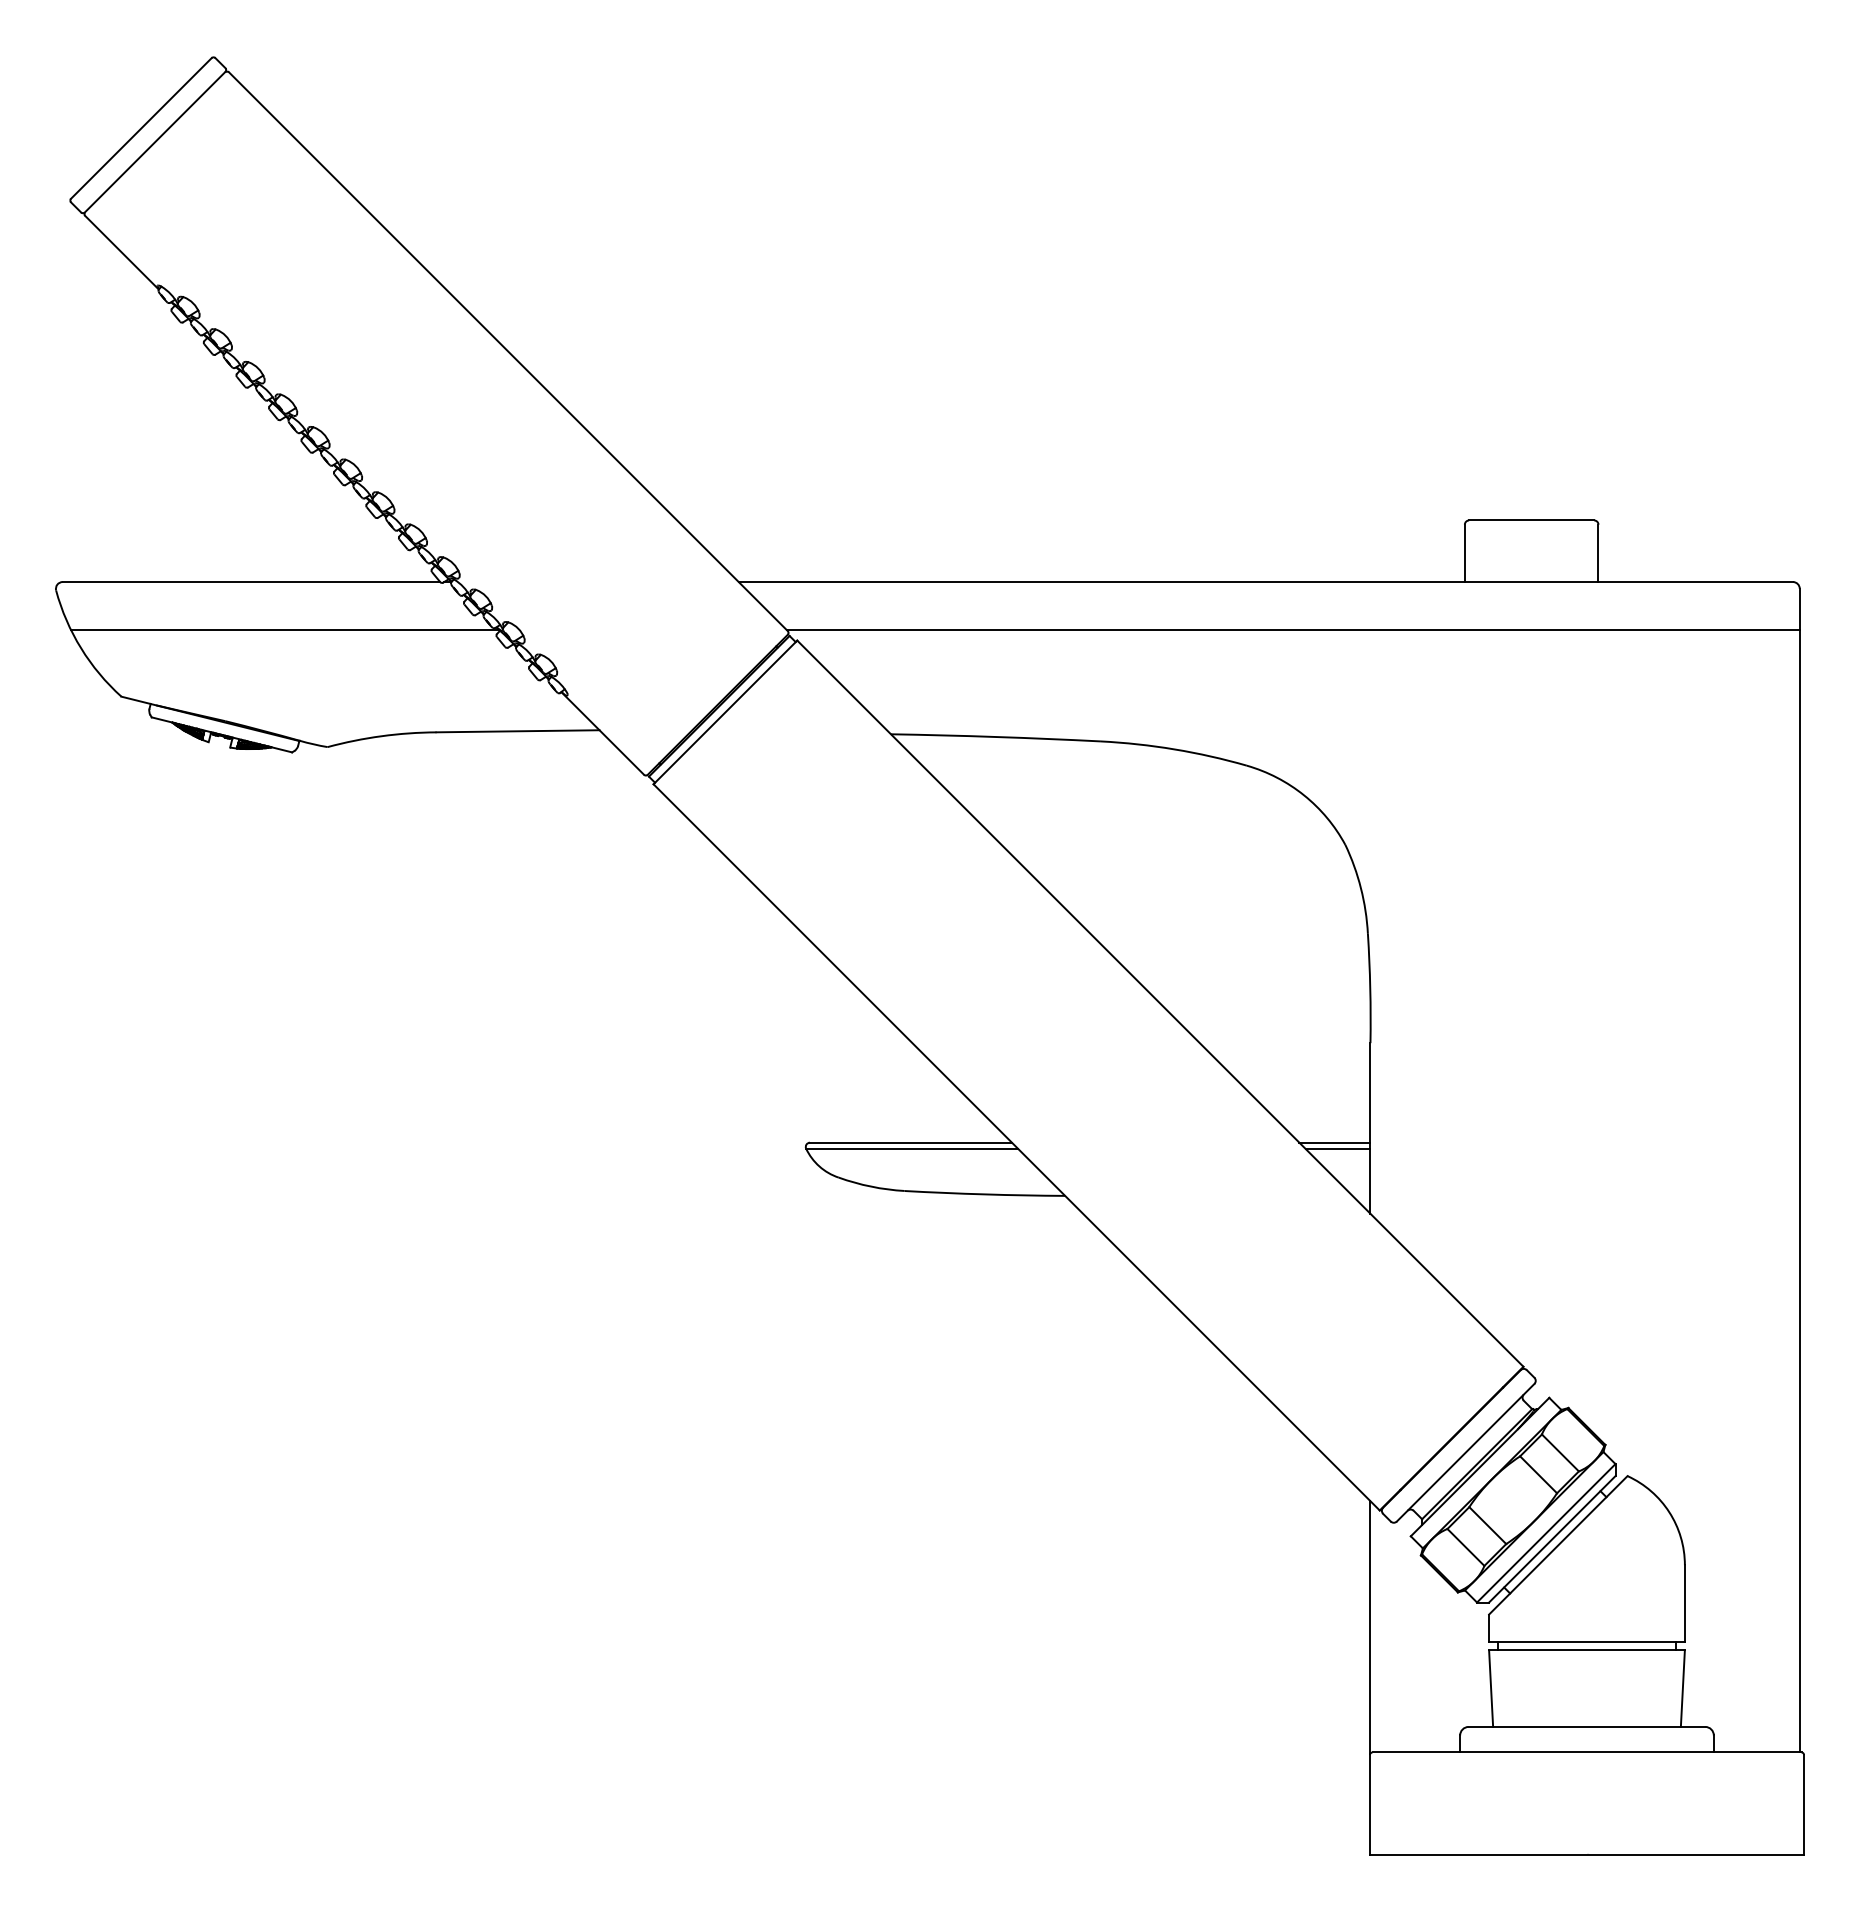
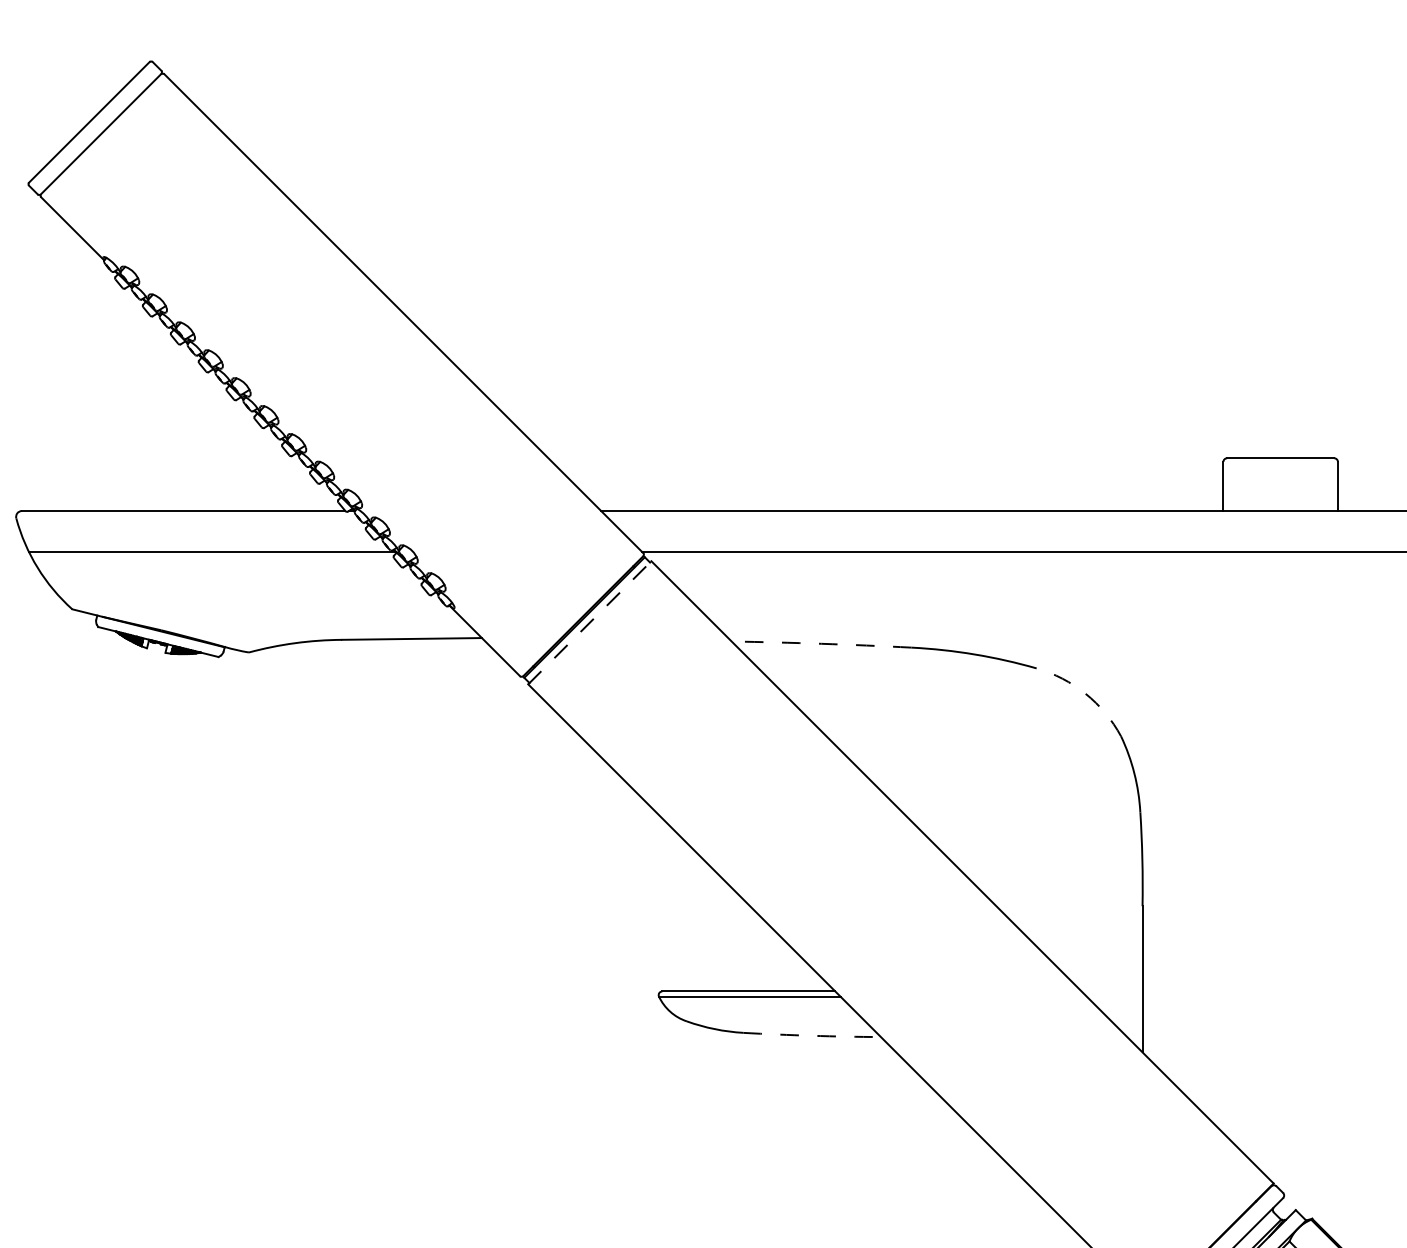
line: (725, 712) -> (589, 622), solid -> dashed
arc: (995, 736) -> (821, 643), solid -> dashed
arc: (1304, 795) -> (1086, 693), solid -> dashed
line: (1334, 1142) -> (1111, 991), removed
line: (1337, 1149) -> (1114, 997), removed
arc: (984, 1194) -> (811, 1035), solid -> dashed

